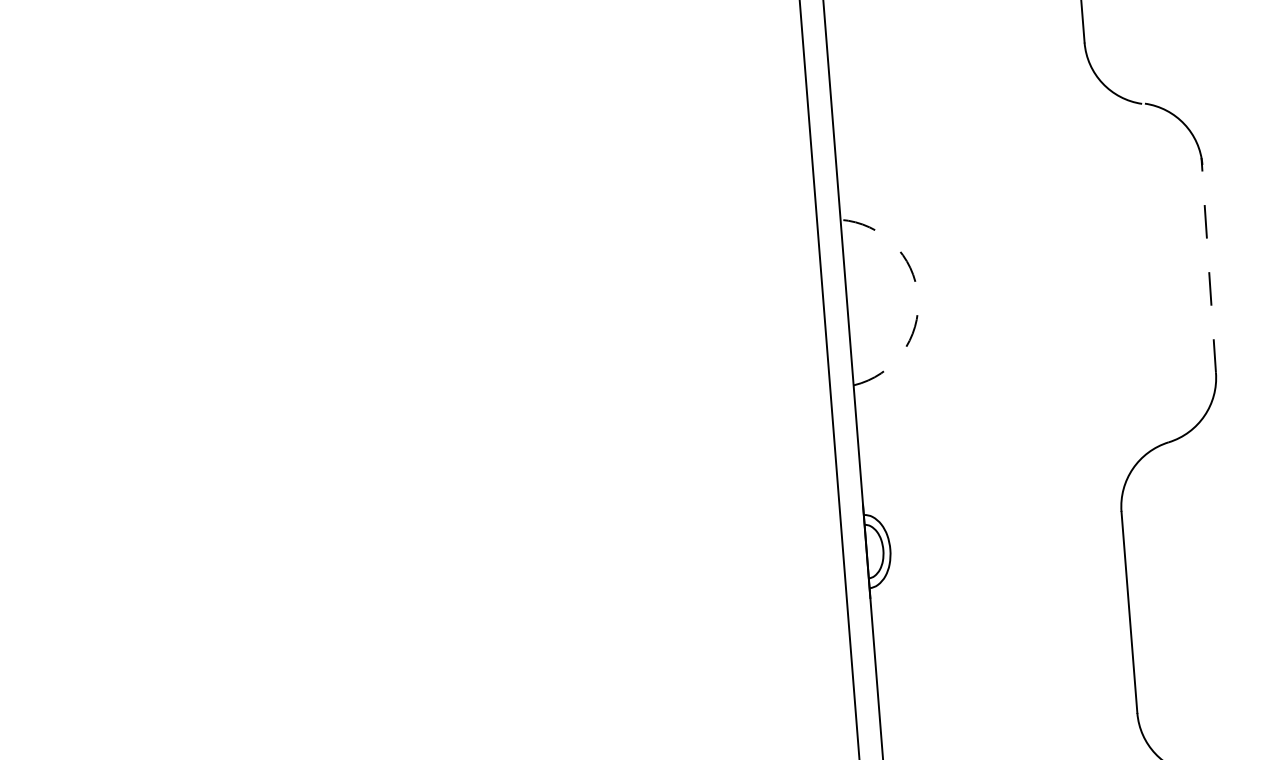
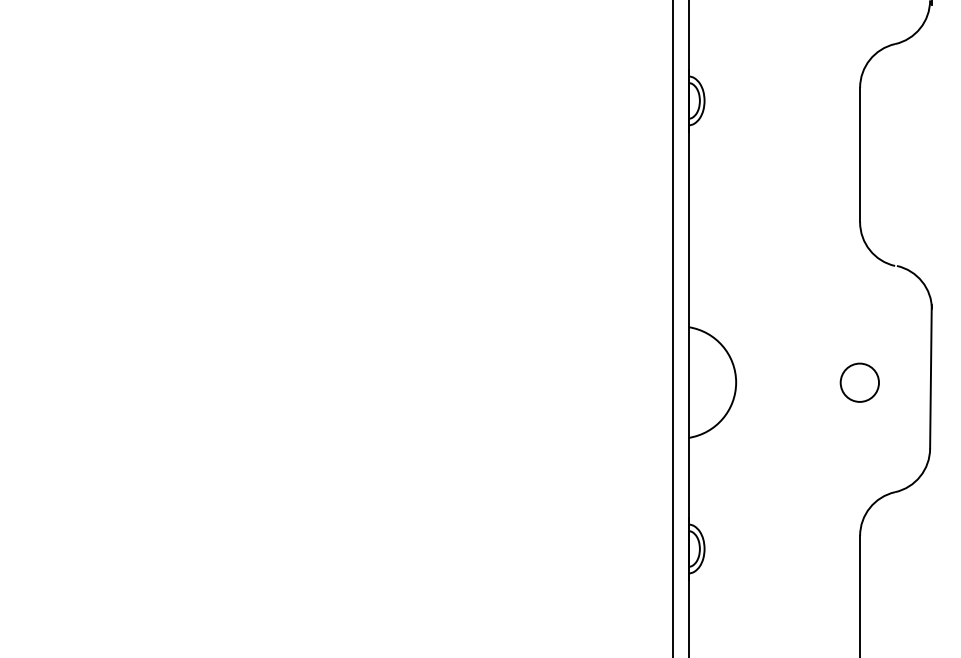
line: (1208, 265) -> (930, 376), dashed -> solid
circle: (1102, 282) -> (859, 382), added
arc: (918, 296) -> (736, 382), dashed -> solid

